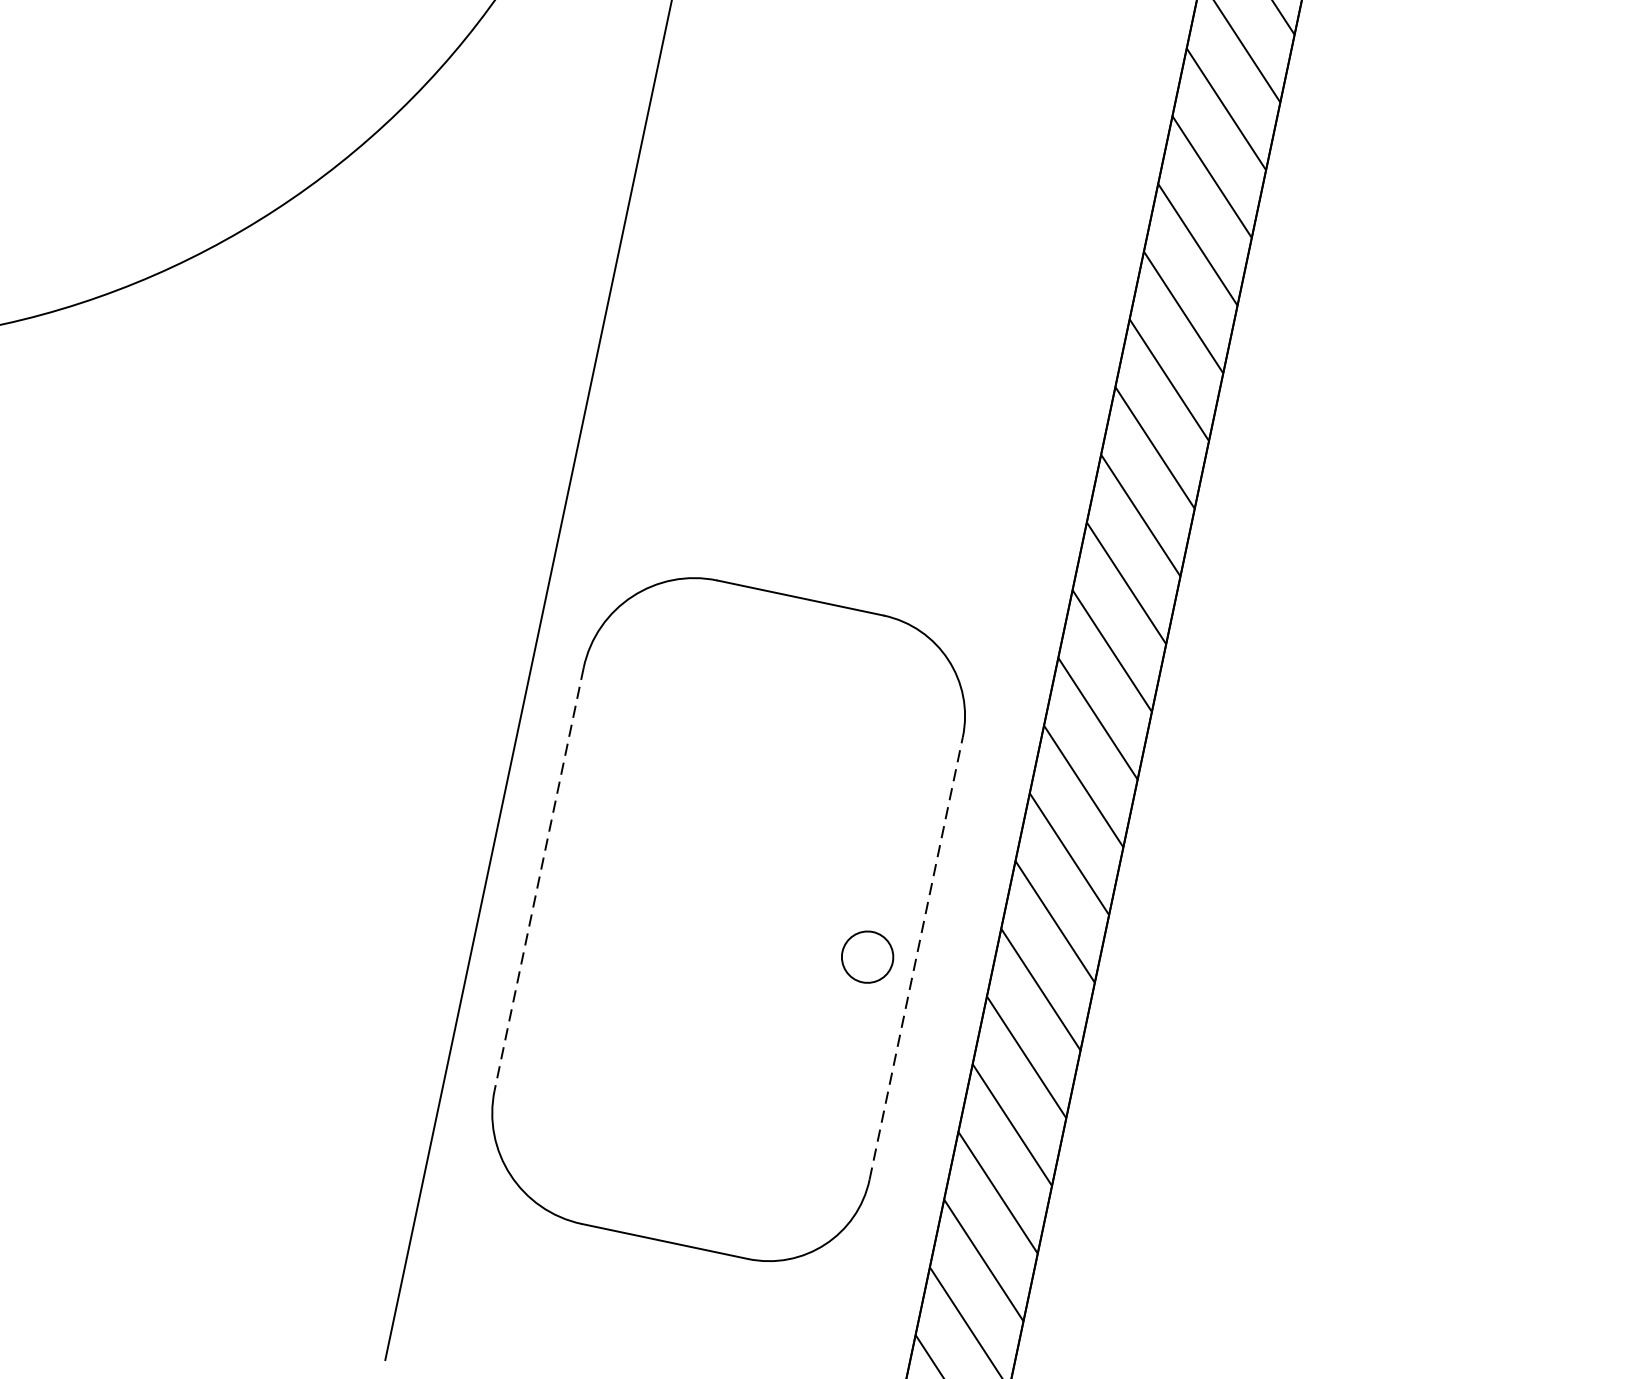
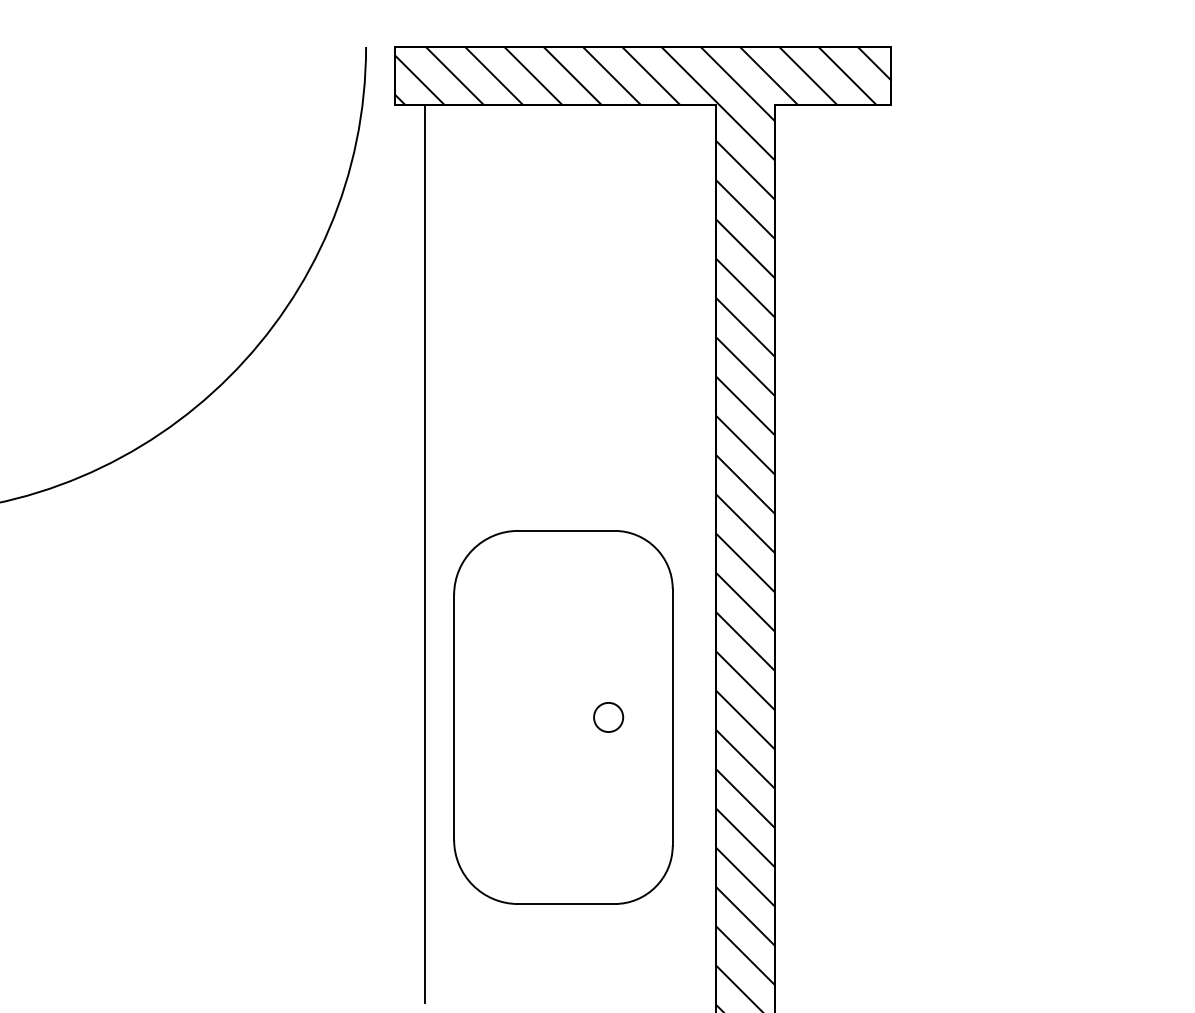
line: (539, 879) -> (454, 717), dashed -> solid
line: (916, 956) -> (672, 716), dashed -> solid
circle: (867, 957) -> (608, 717), moved

